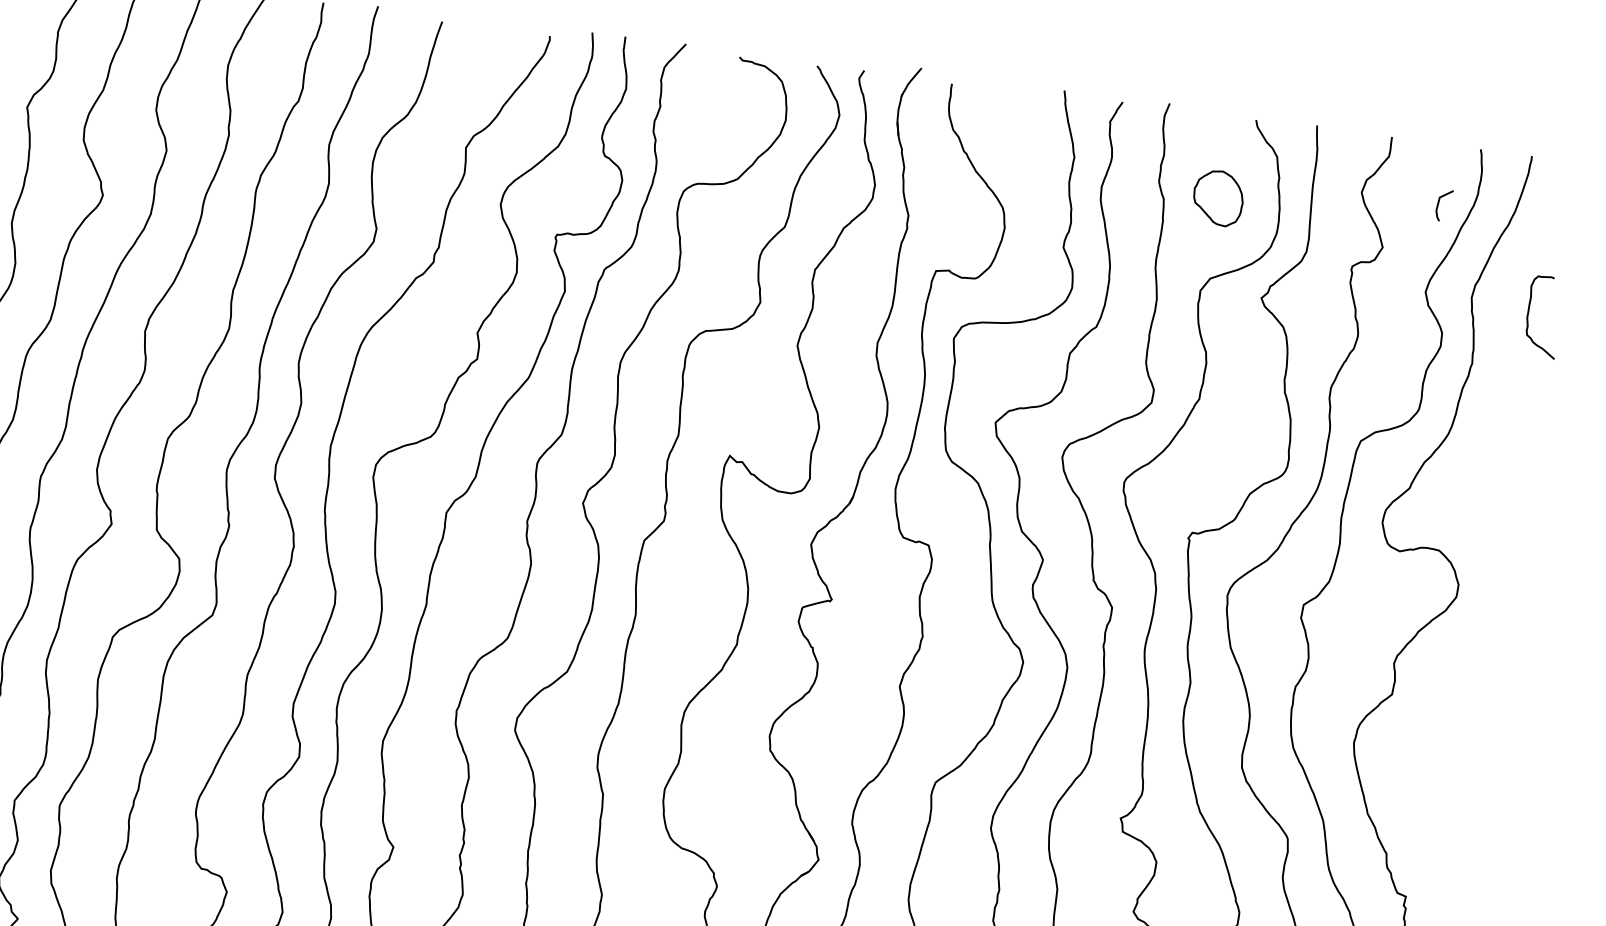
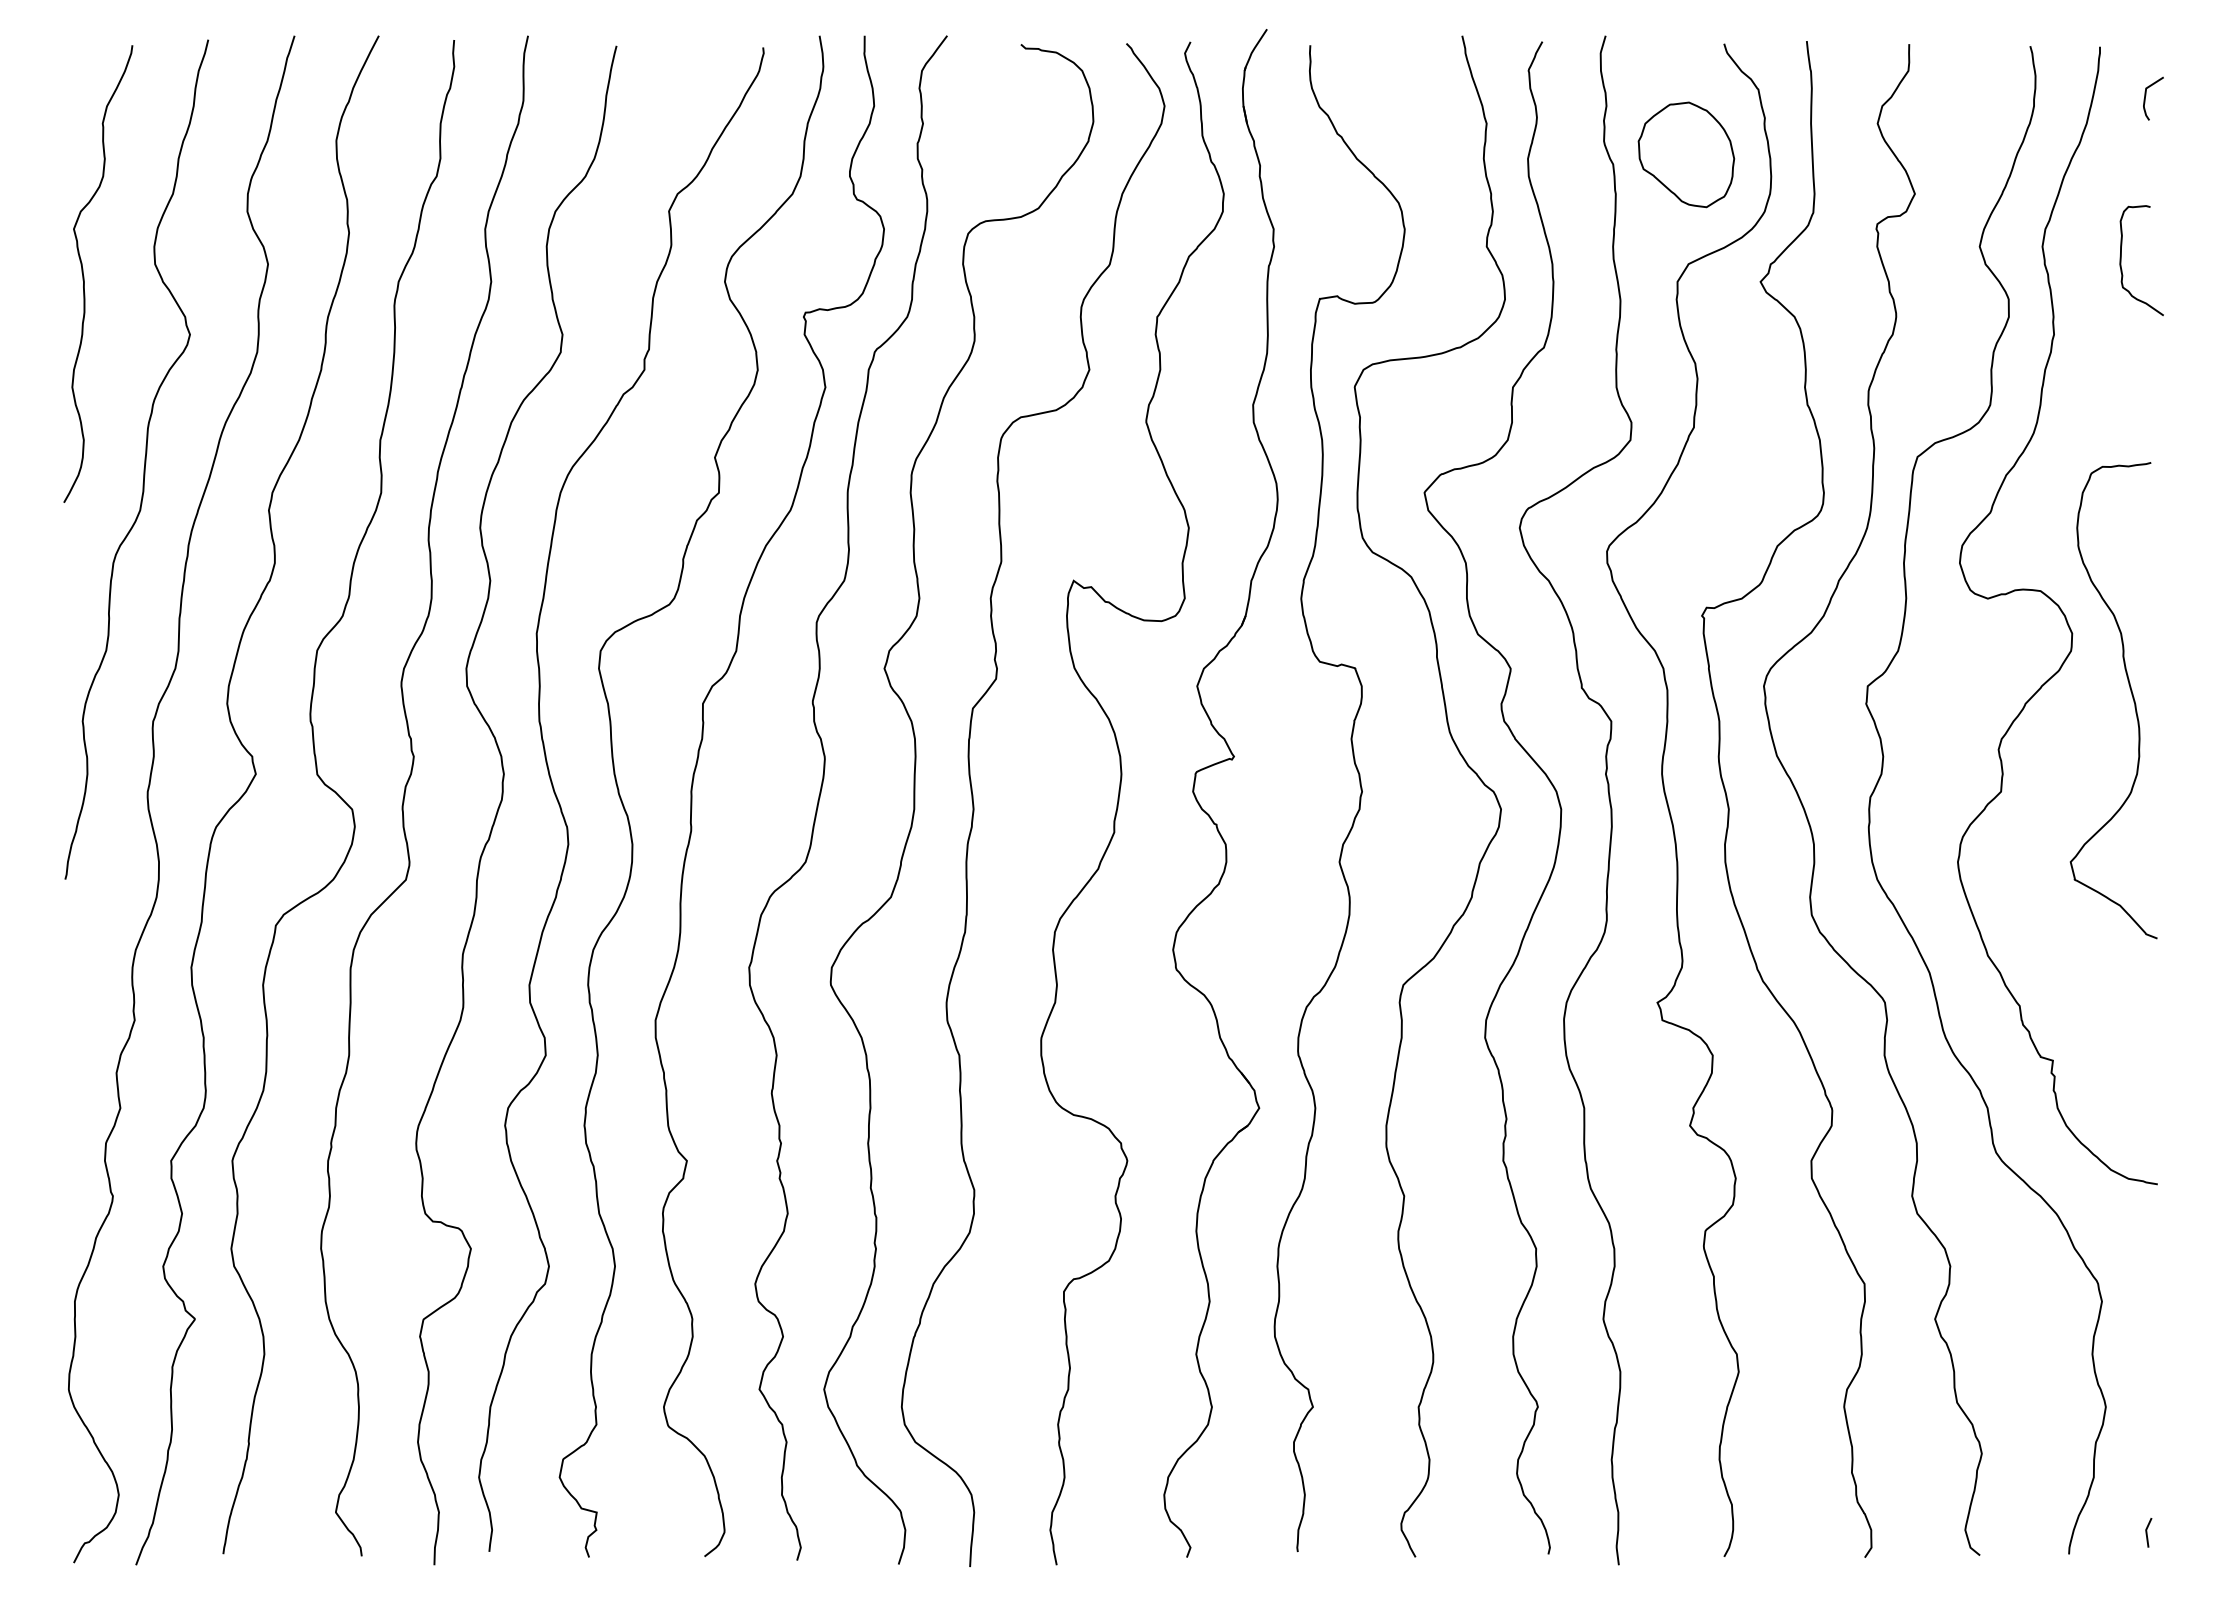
part: (1218, 197) -> (1686, 154), size x1.43
curve: (1439, 202) -> (2146, 95), moved
curve: (1496, 635) -> (2131, 695), added

